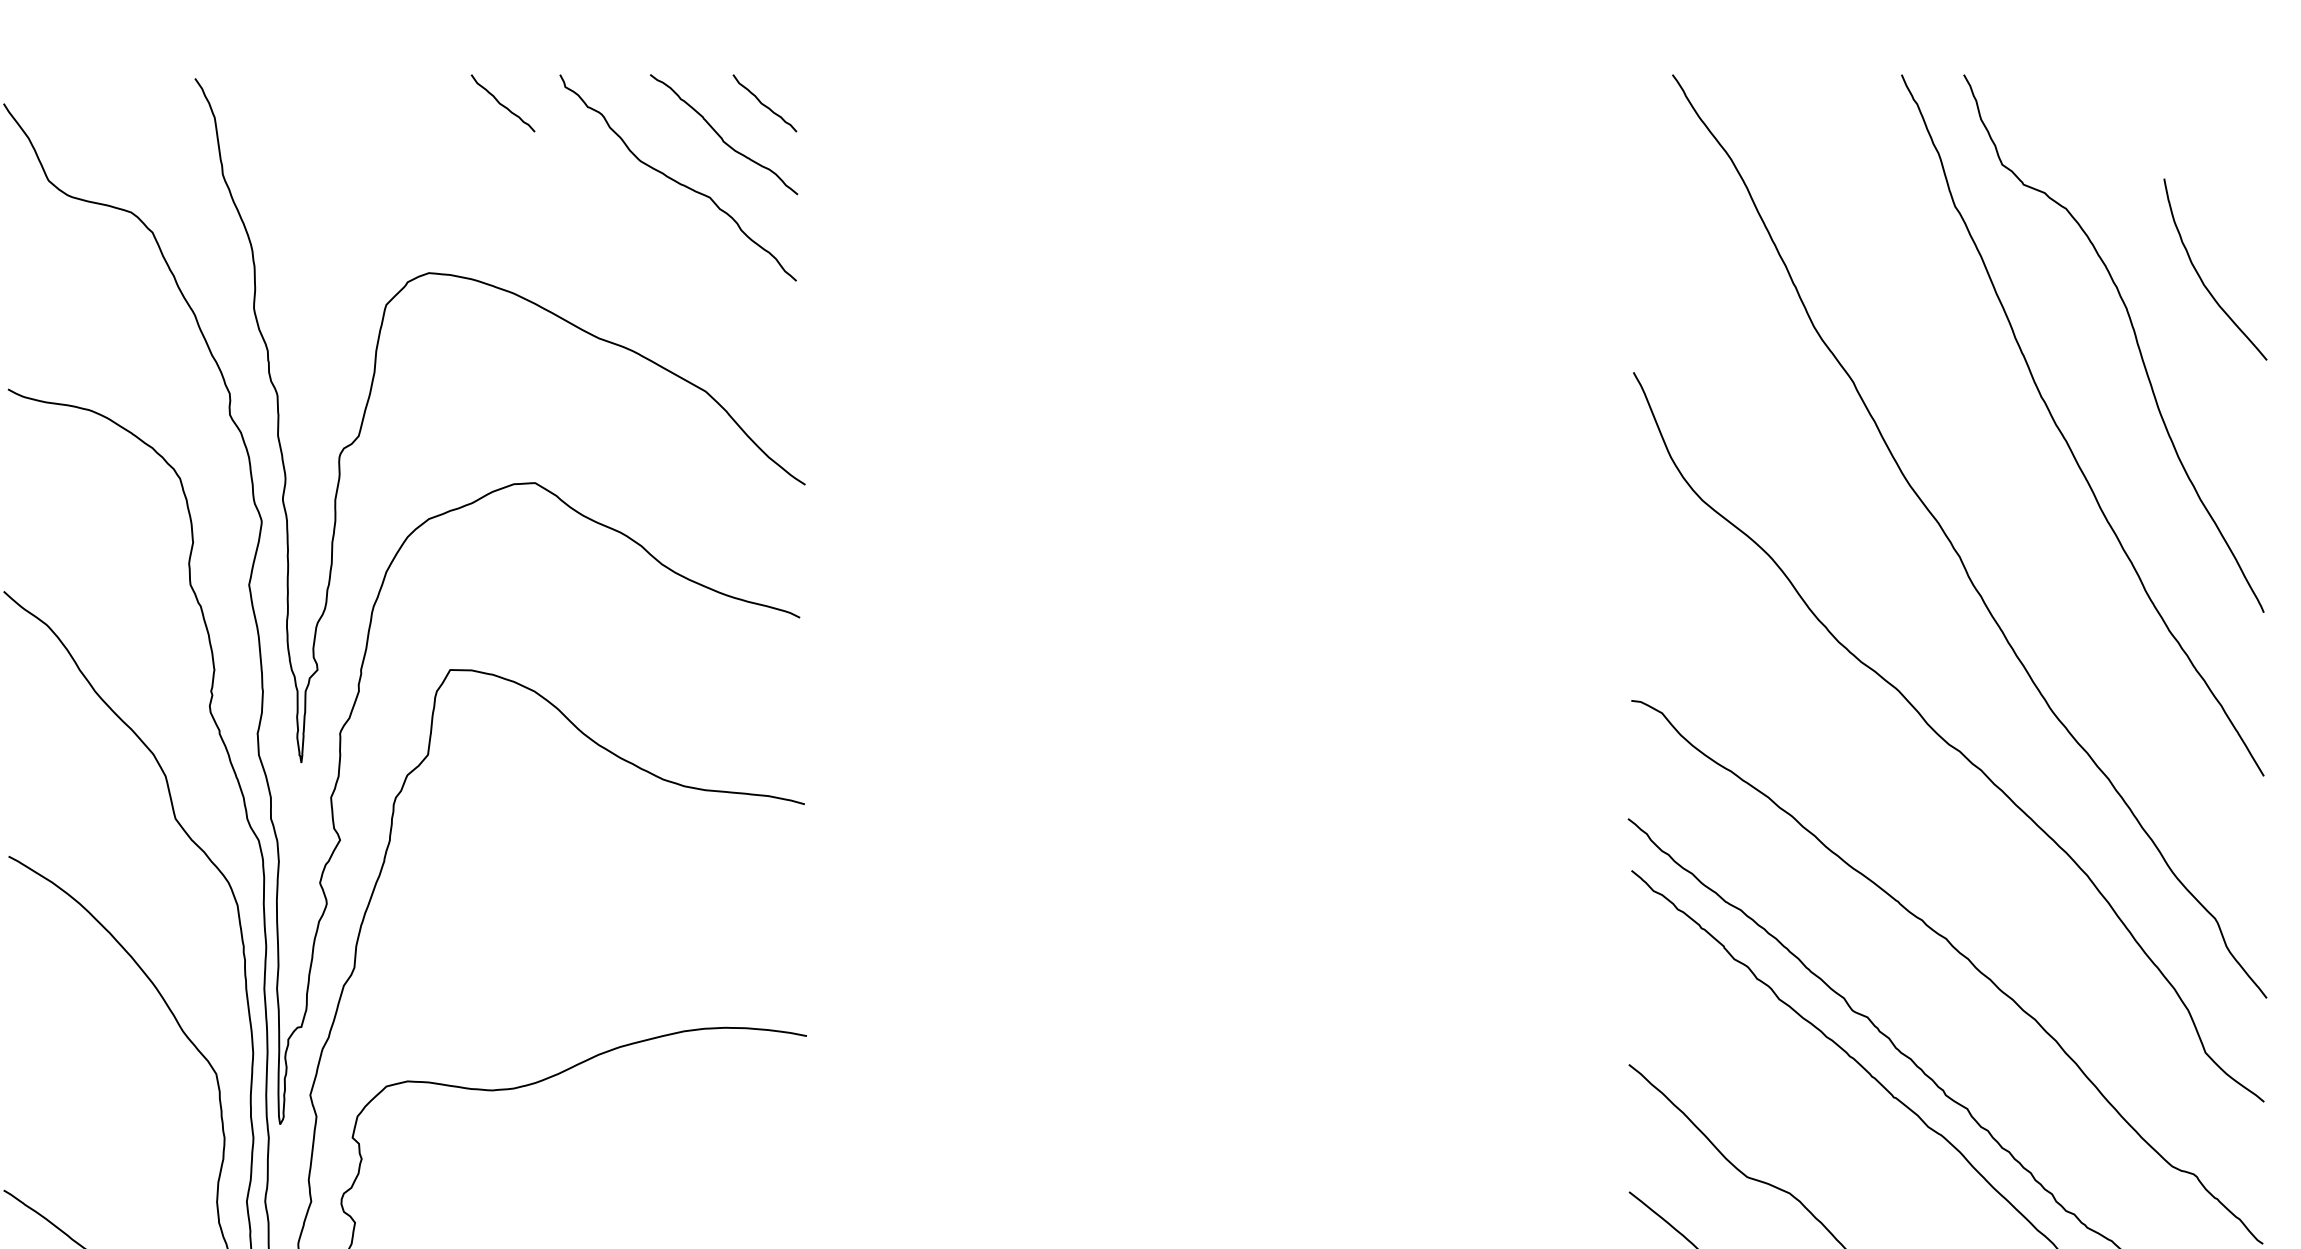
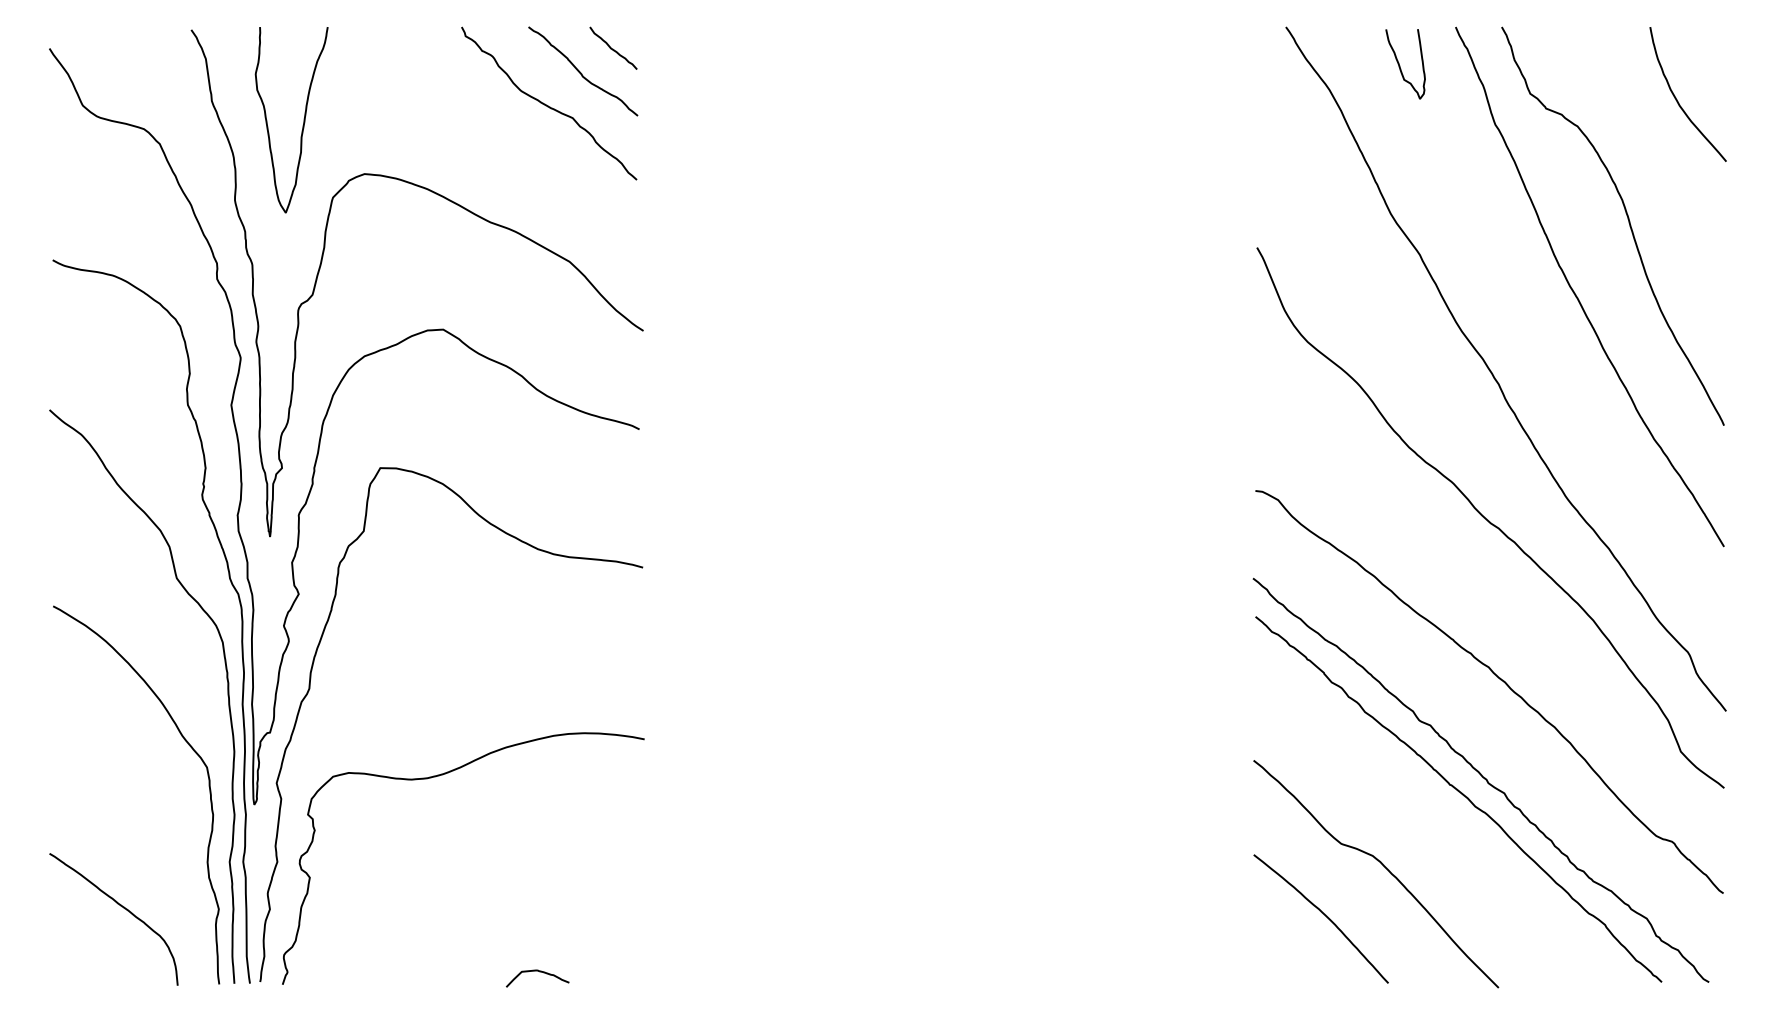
curve: (503, 103) -> (419, 48), removed
curve: (1827, 126) -> (1400, 65), added
curve: (346, 200) -> (303, 120), added
curve: (2200, 276) -> (1677, 99), moved

